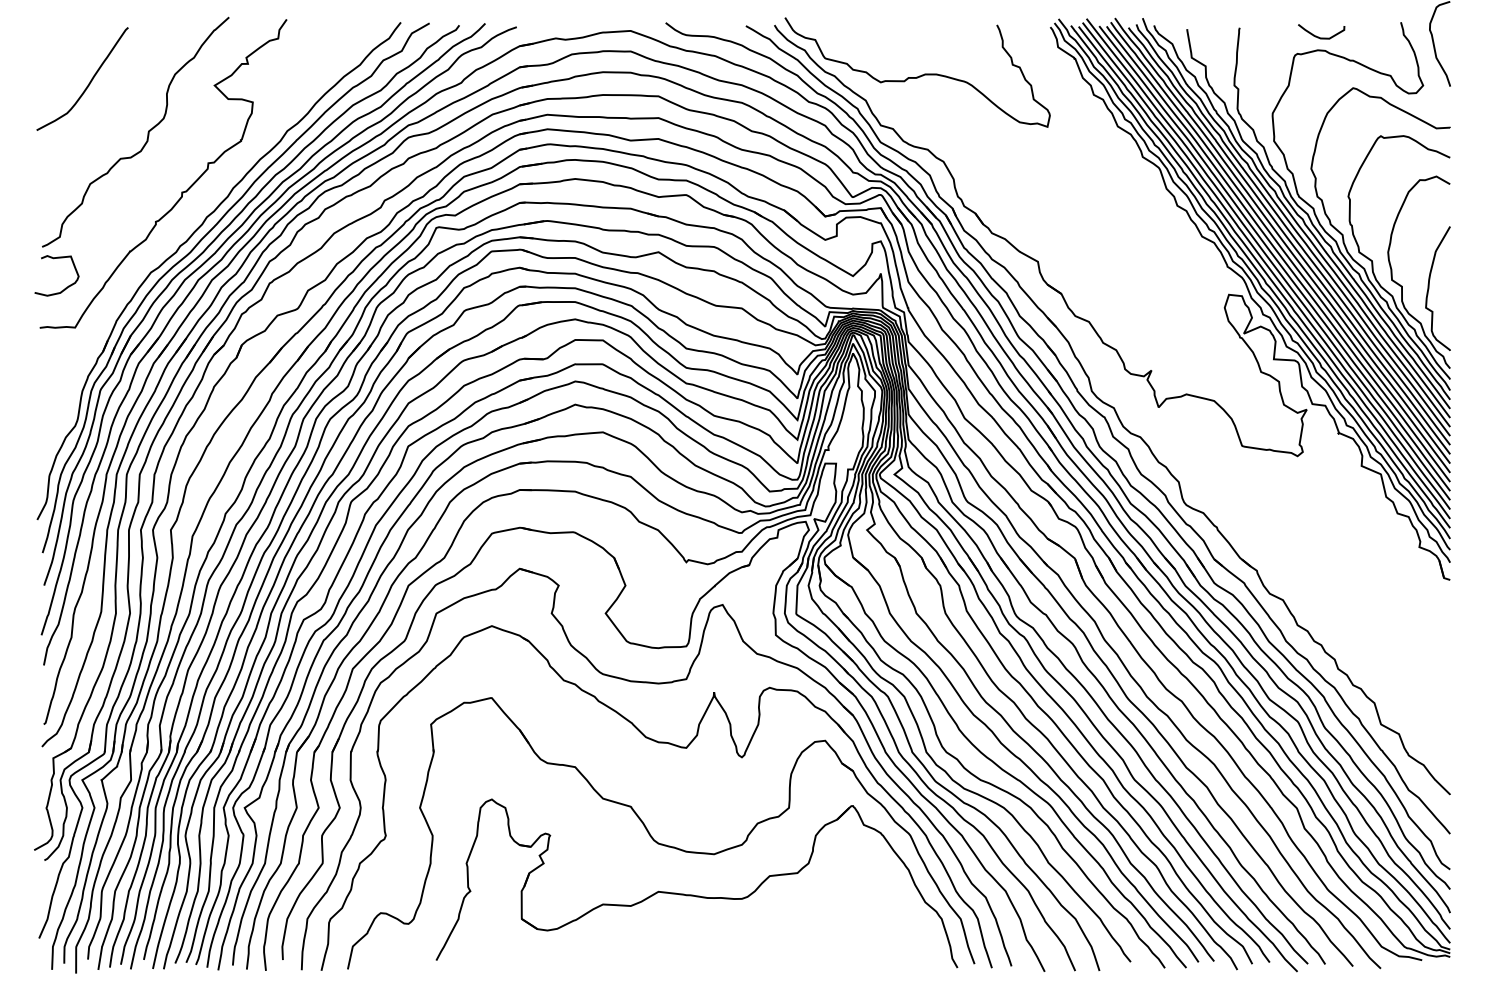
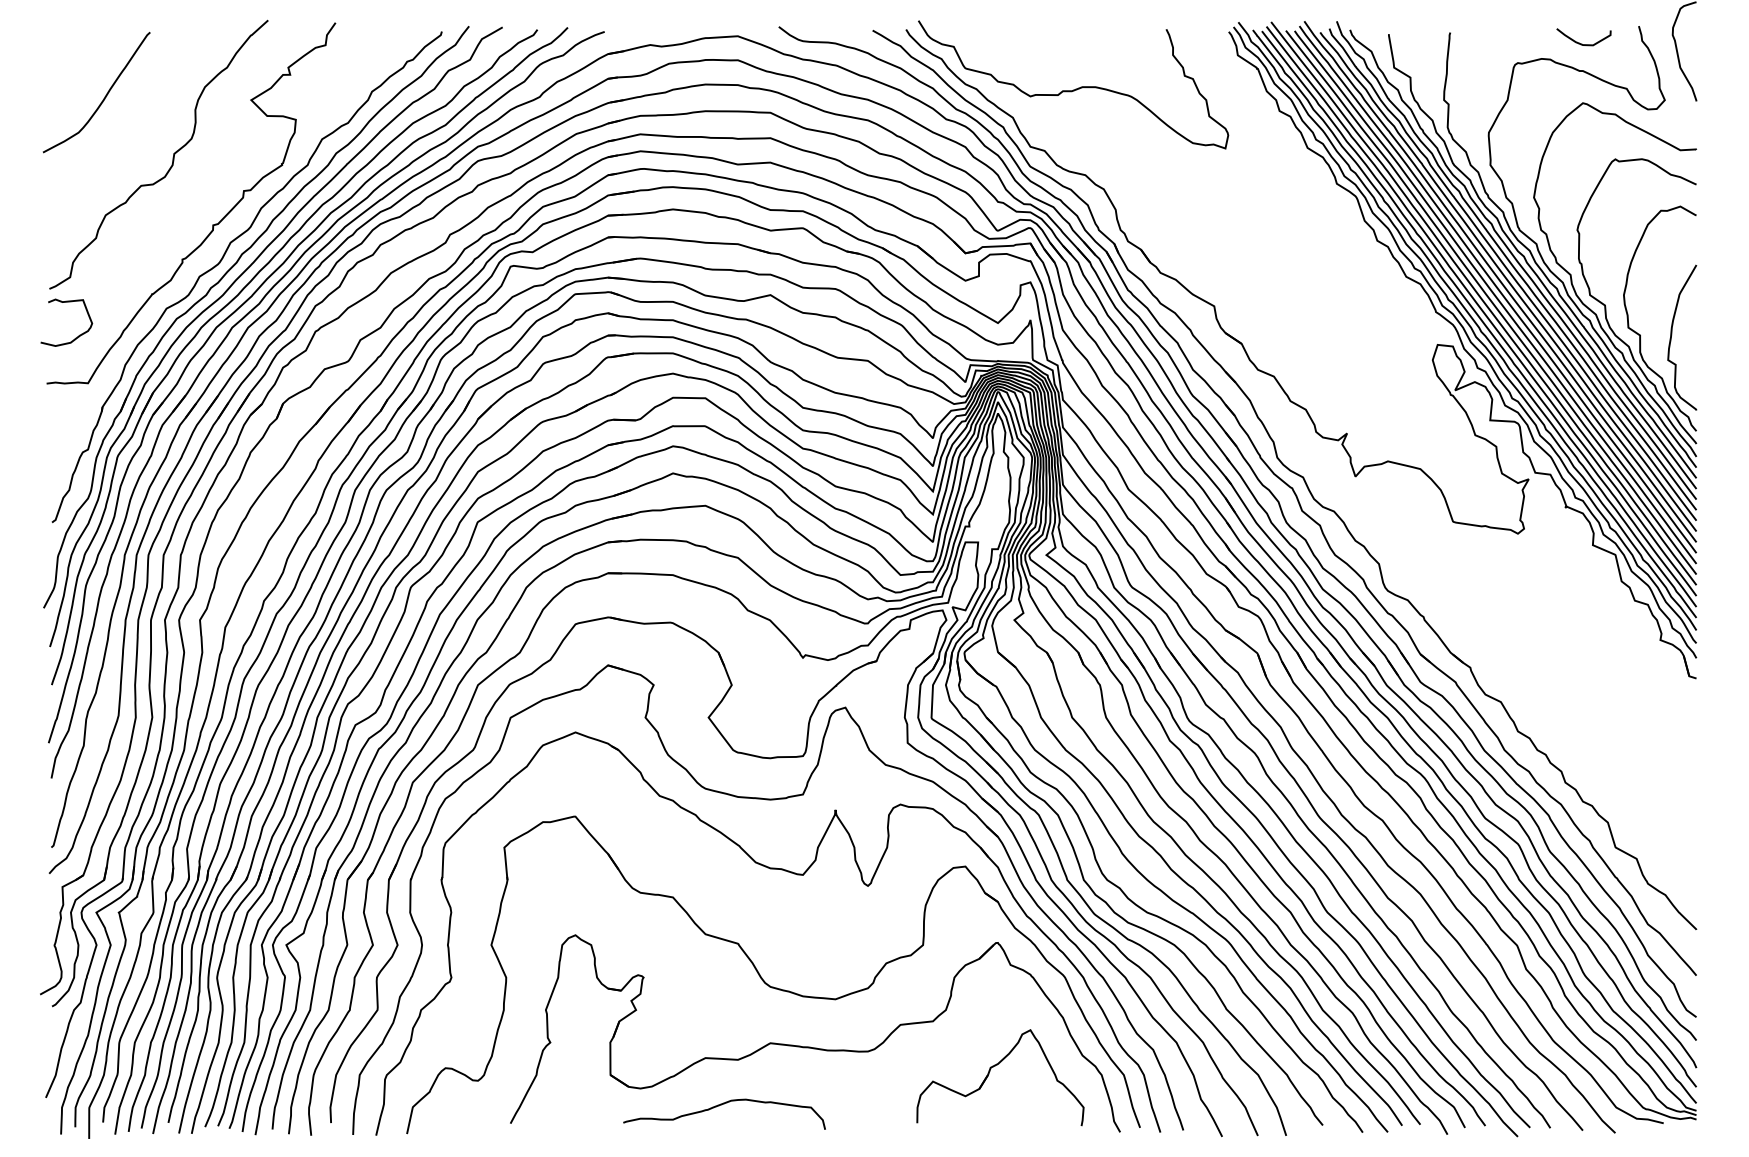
curve: (1320, 37) -> (1582, 43), moved
part: (190, 222) -> (222, 260), added
part: (845, 918) -> (989, 1074), added
curve: (616, 945) -> (721, 1105), added

